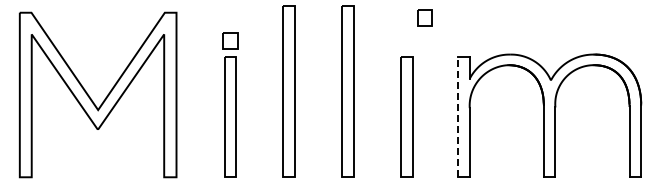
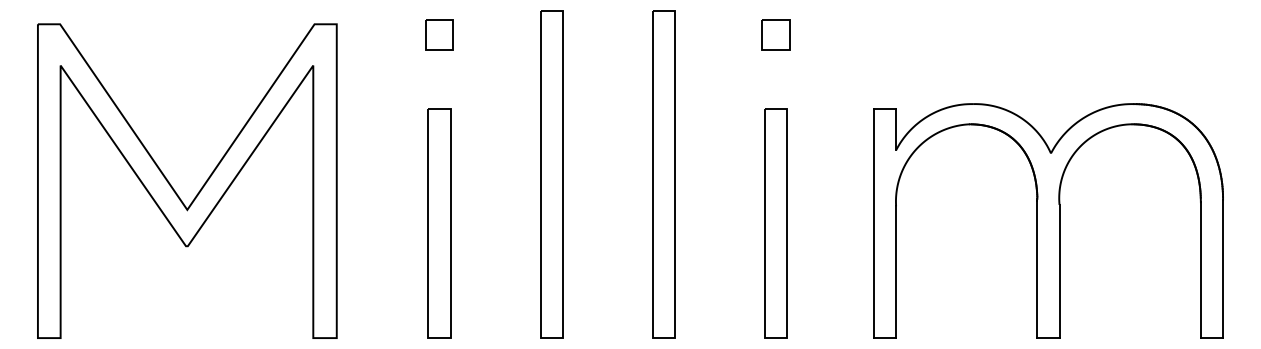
part: (424, 17) -> (775, 33), moved
part: (230, 40) -> (439, 33), moved
line: (458, 117) -> (874, 224), dashed -> solid

